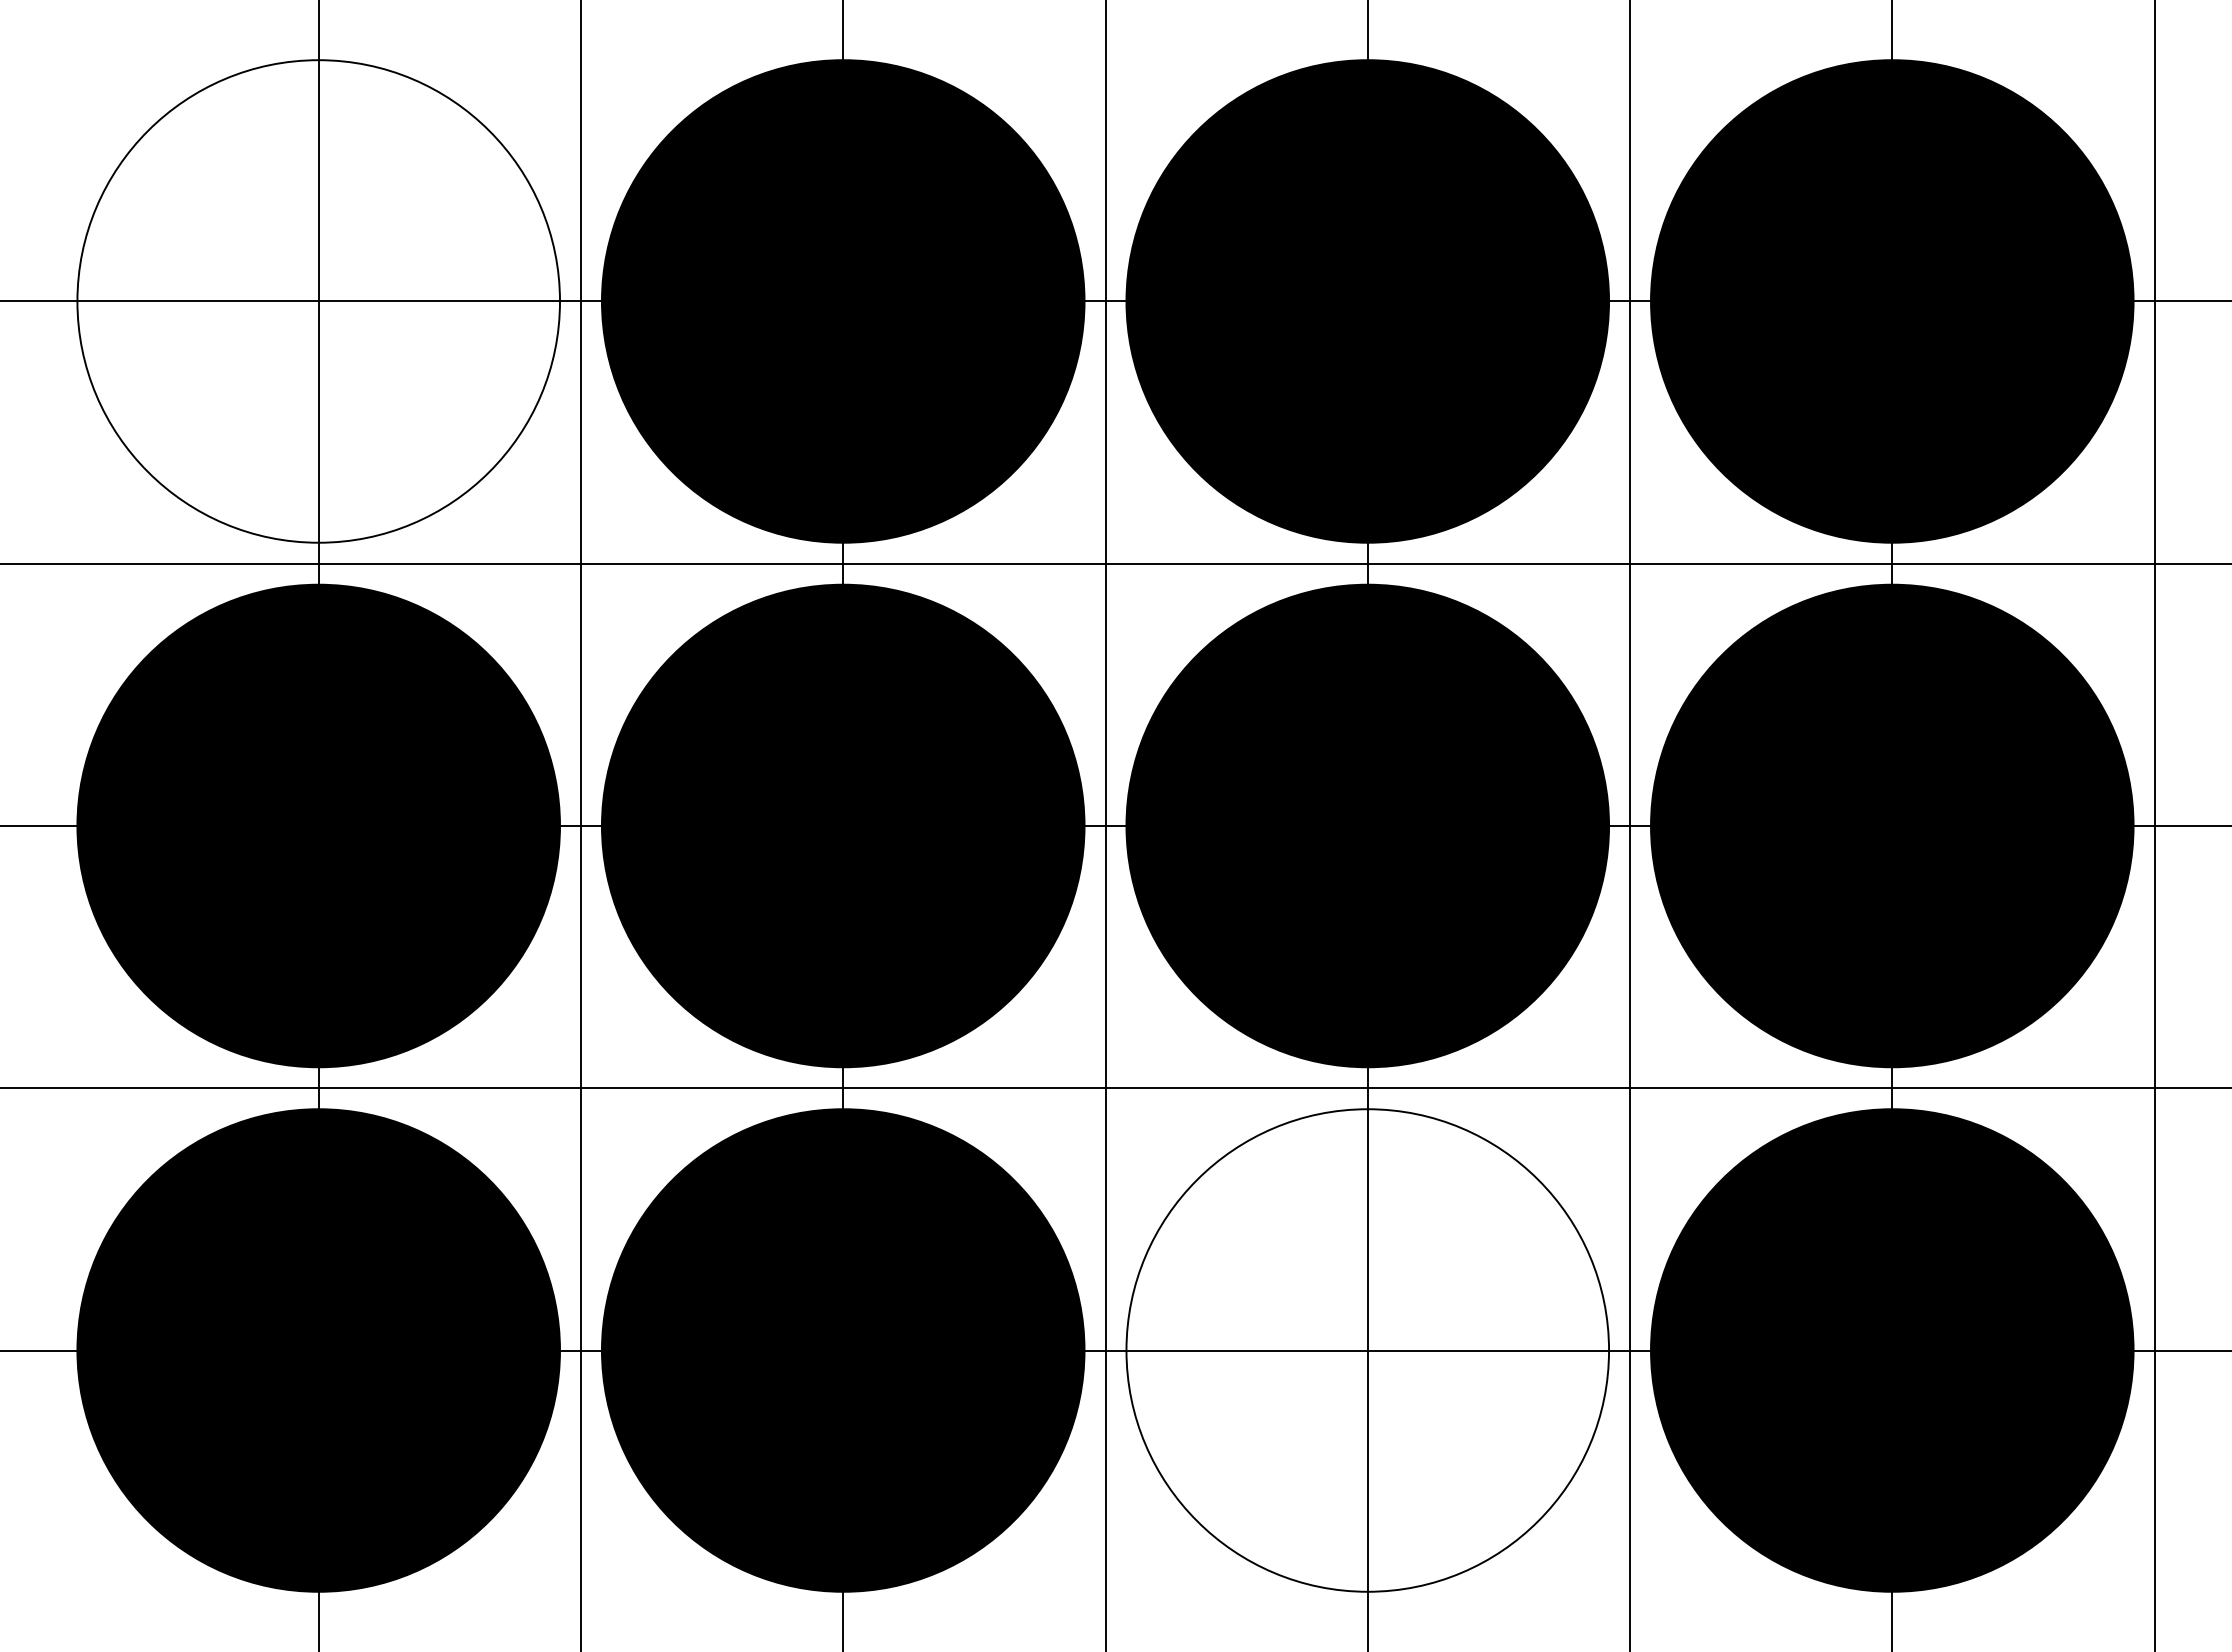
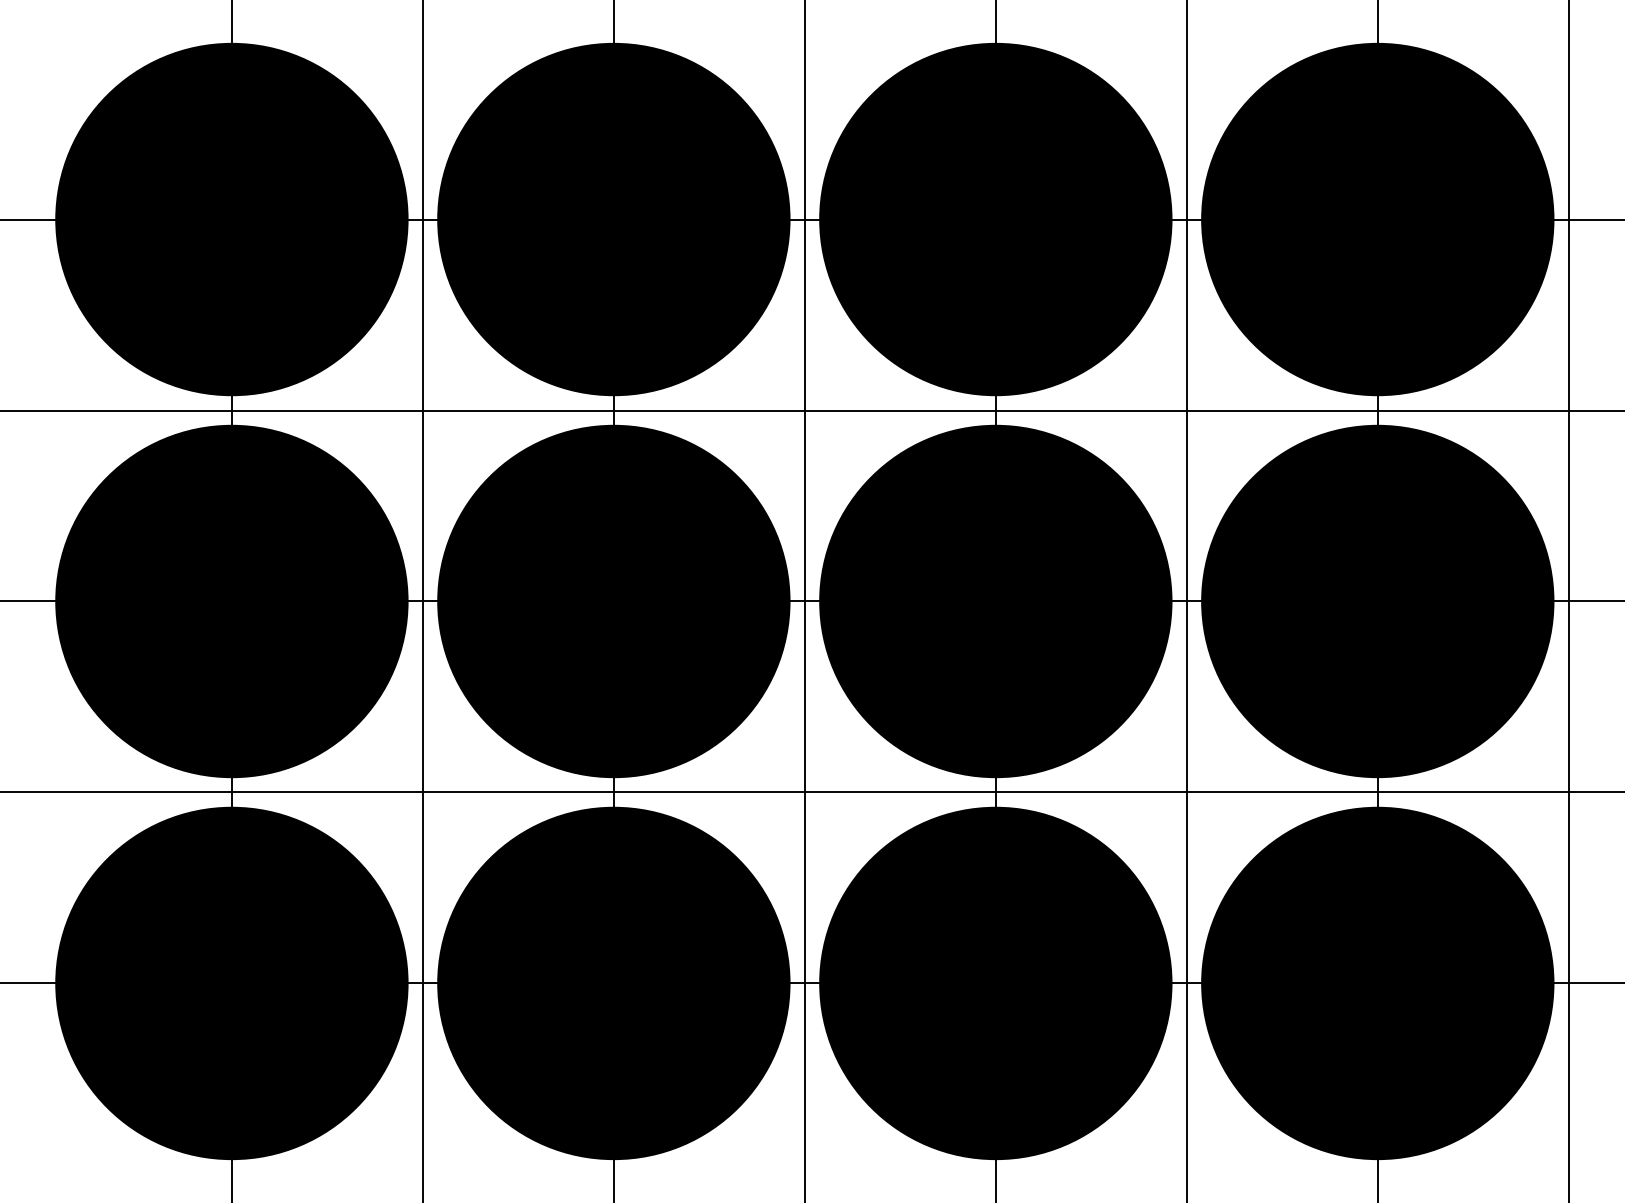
fill: (318, 301) -> (231, 219), added
fill: (1367, 1350) -> (995, 983), added

